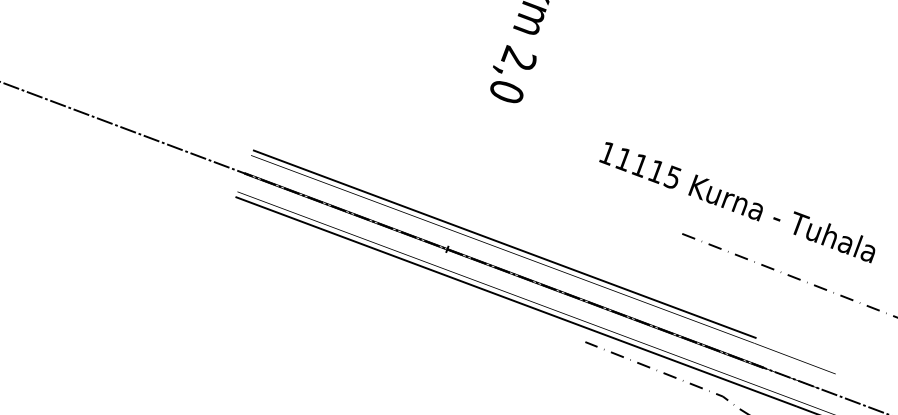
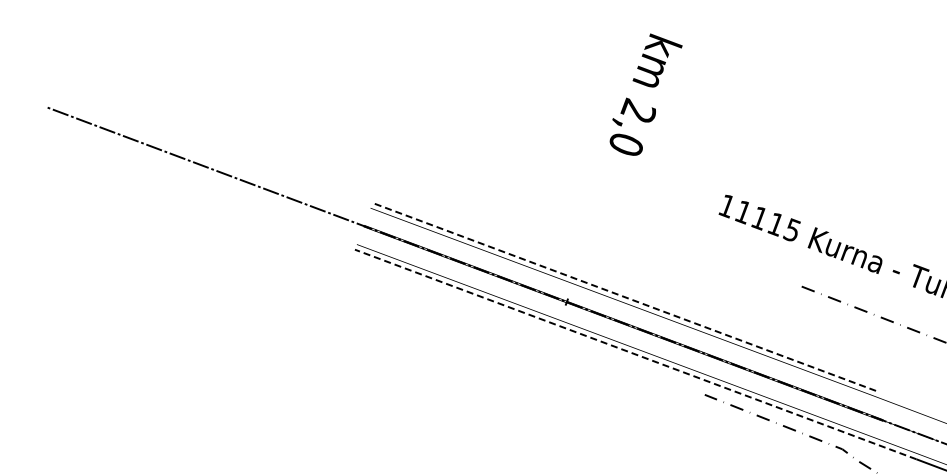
line: (505, 243) -> (624, 296), solid -> dashed
line: (516, 301) -> (635, 354), solid -> dashed

